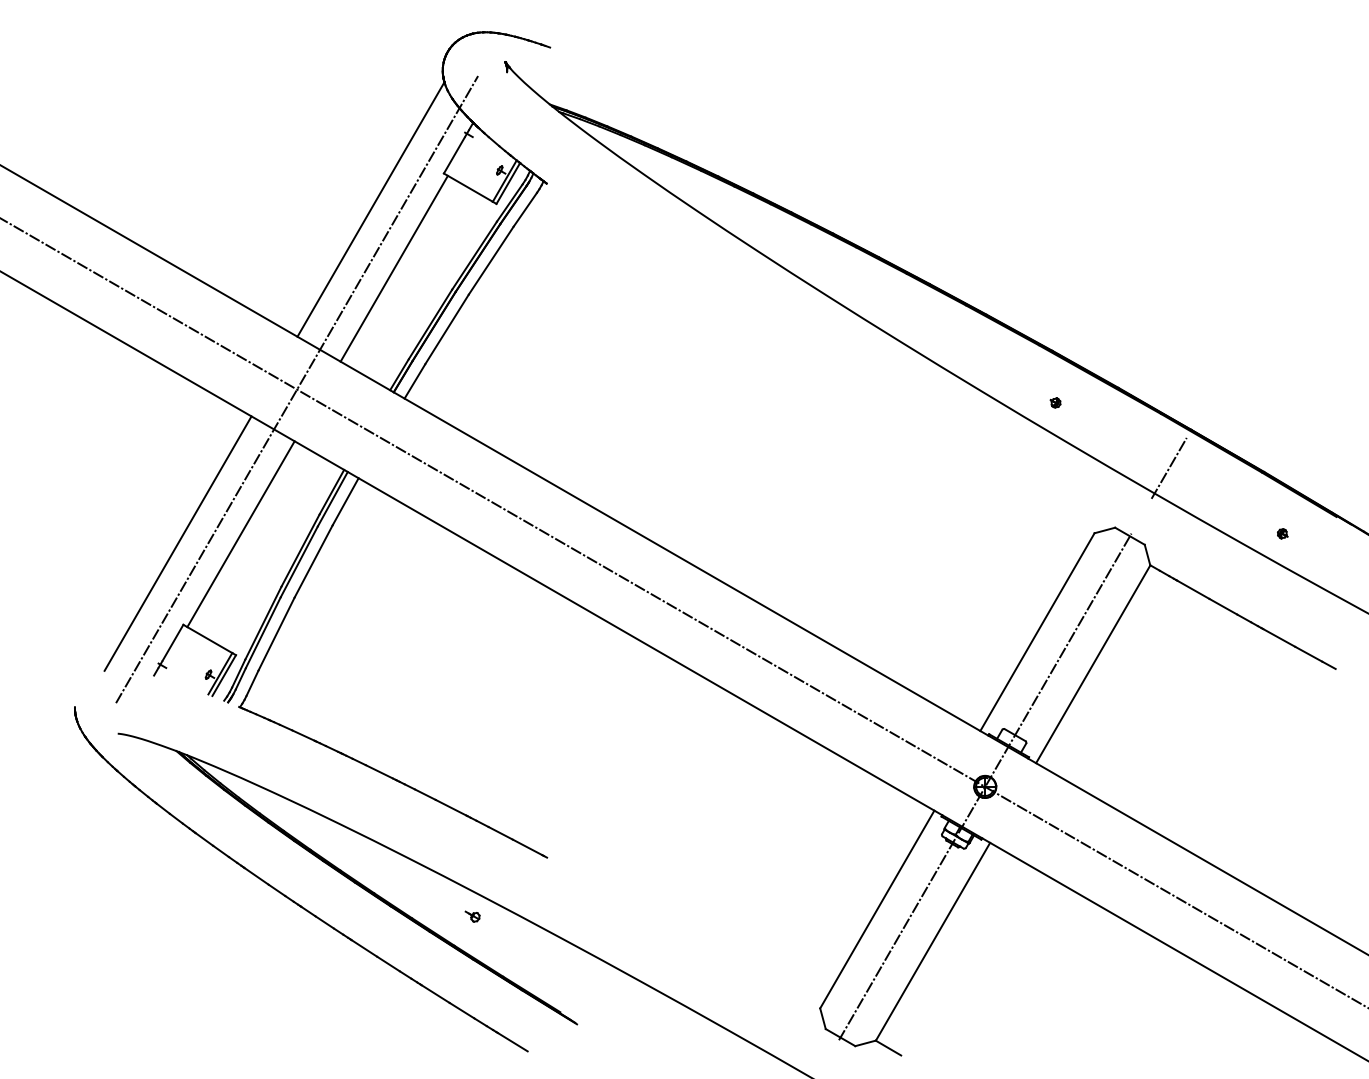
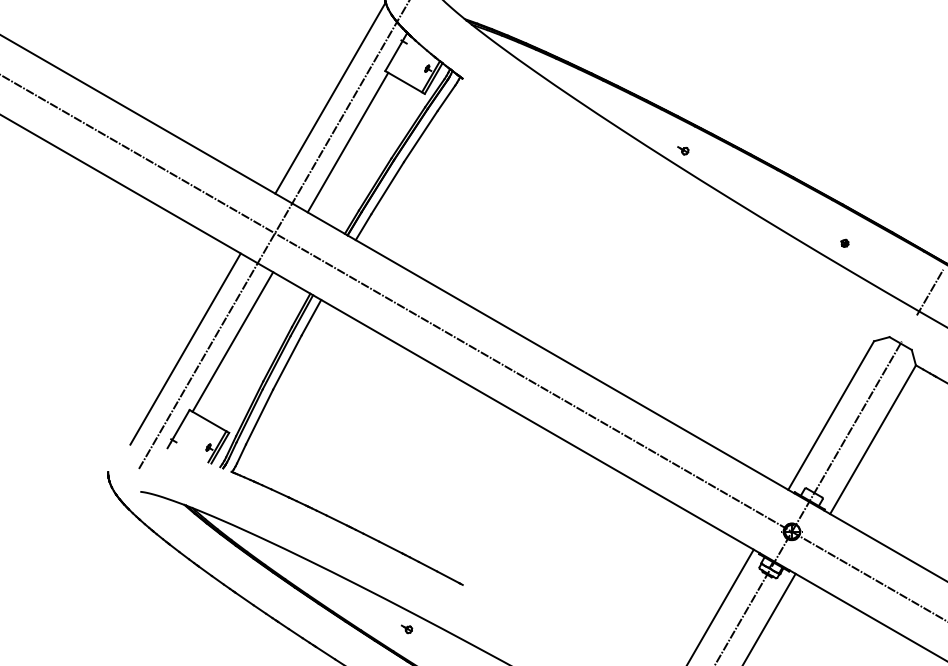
part: (840, 279) -> (683, 150), added

